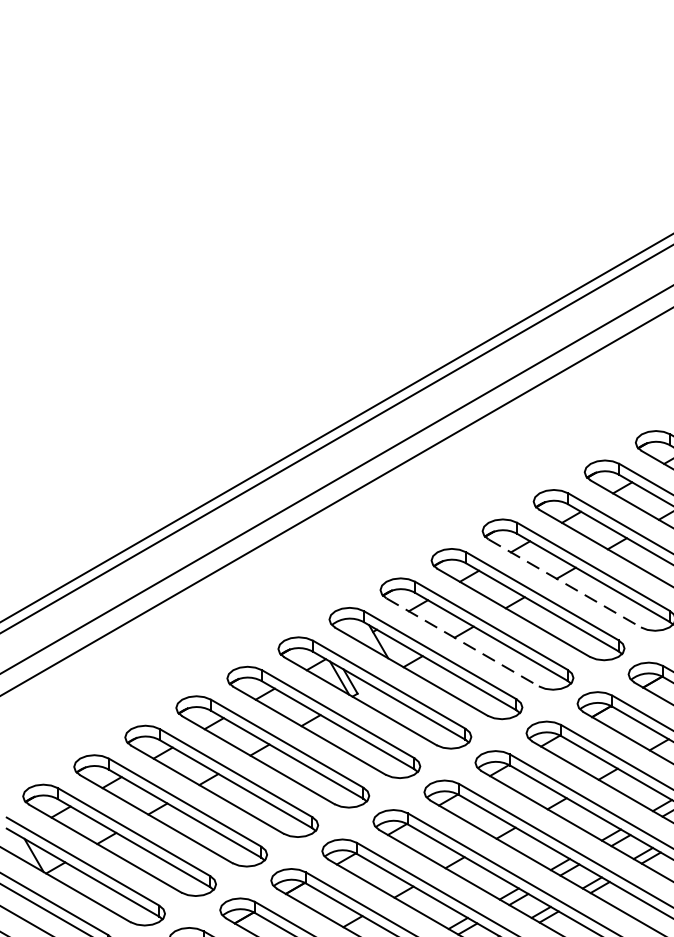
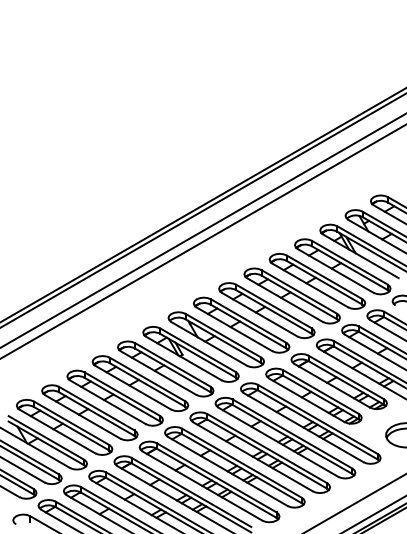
line: (565, 584) -> (285, 300), dashed -> solid
line: (462, 642) -> (234, 329), dashed -> solid

